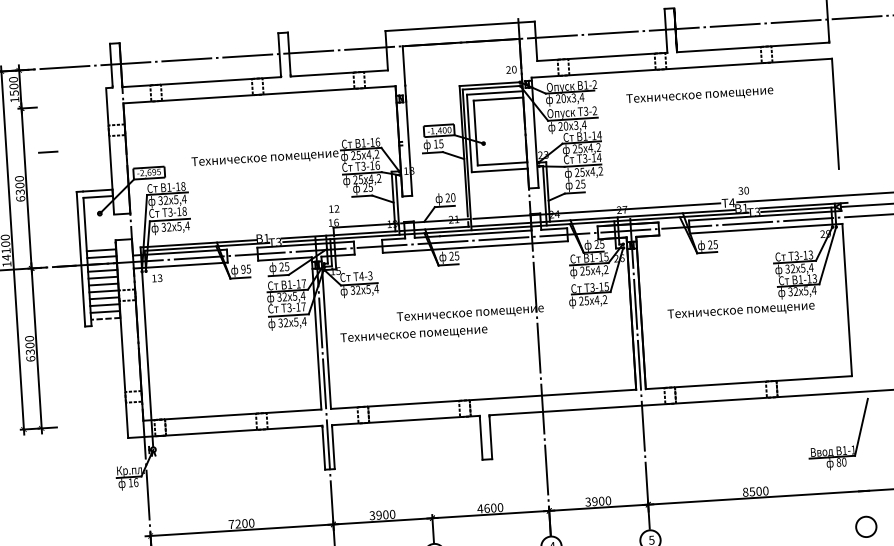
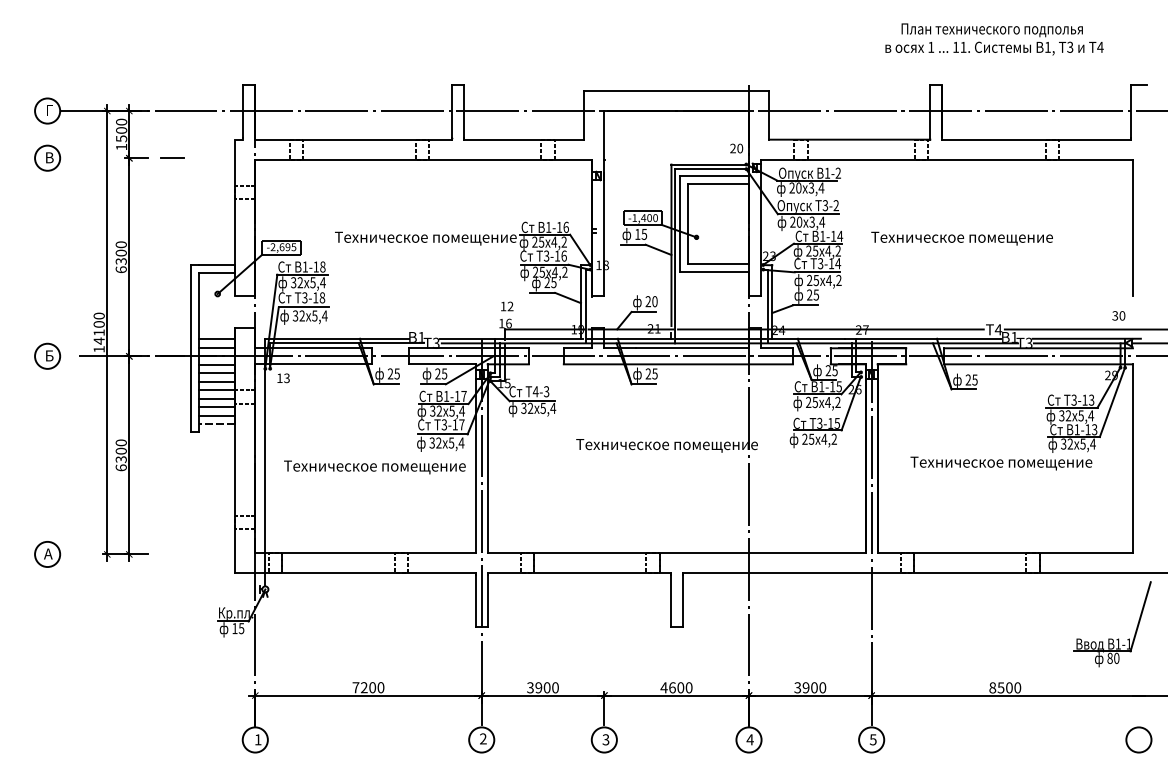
text: (699, 95) -> (961, 238), moved
line: (47, 151) -> (172, 157), moved
text: (743, 190) -> (1118, 315), moved
text: (243, 269) -> (390, 374), 95 -> 25
text: (413, 334) -> (374, 467), moved
text: (136, 482) -> (241, 628), 16 -> 15

